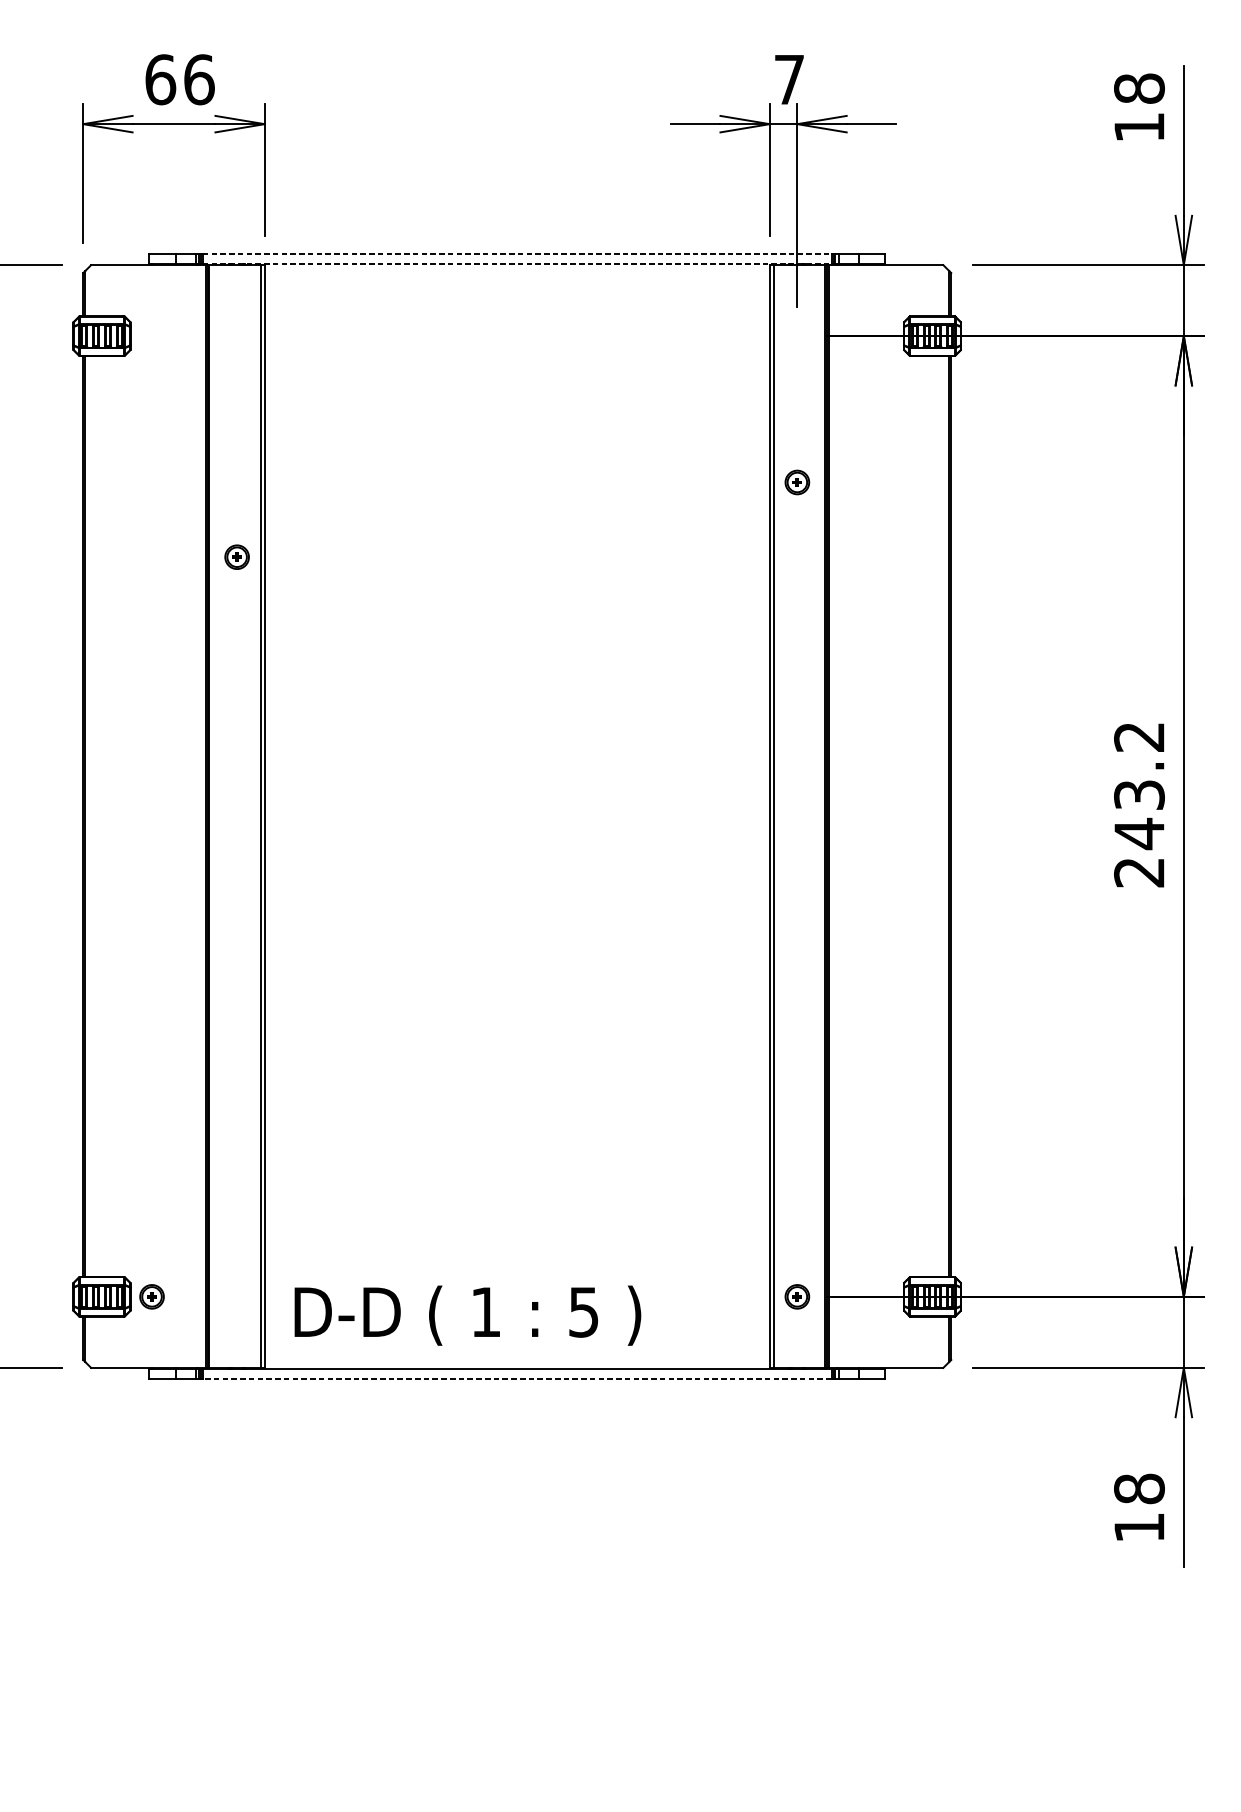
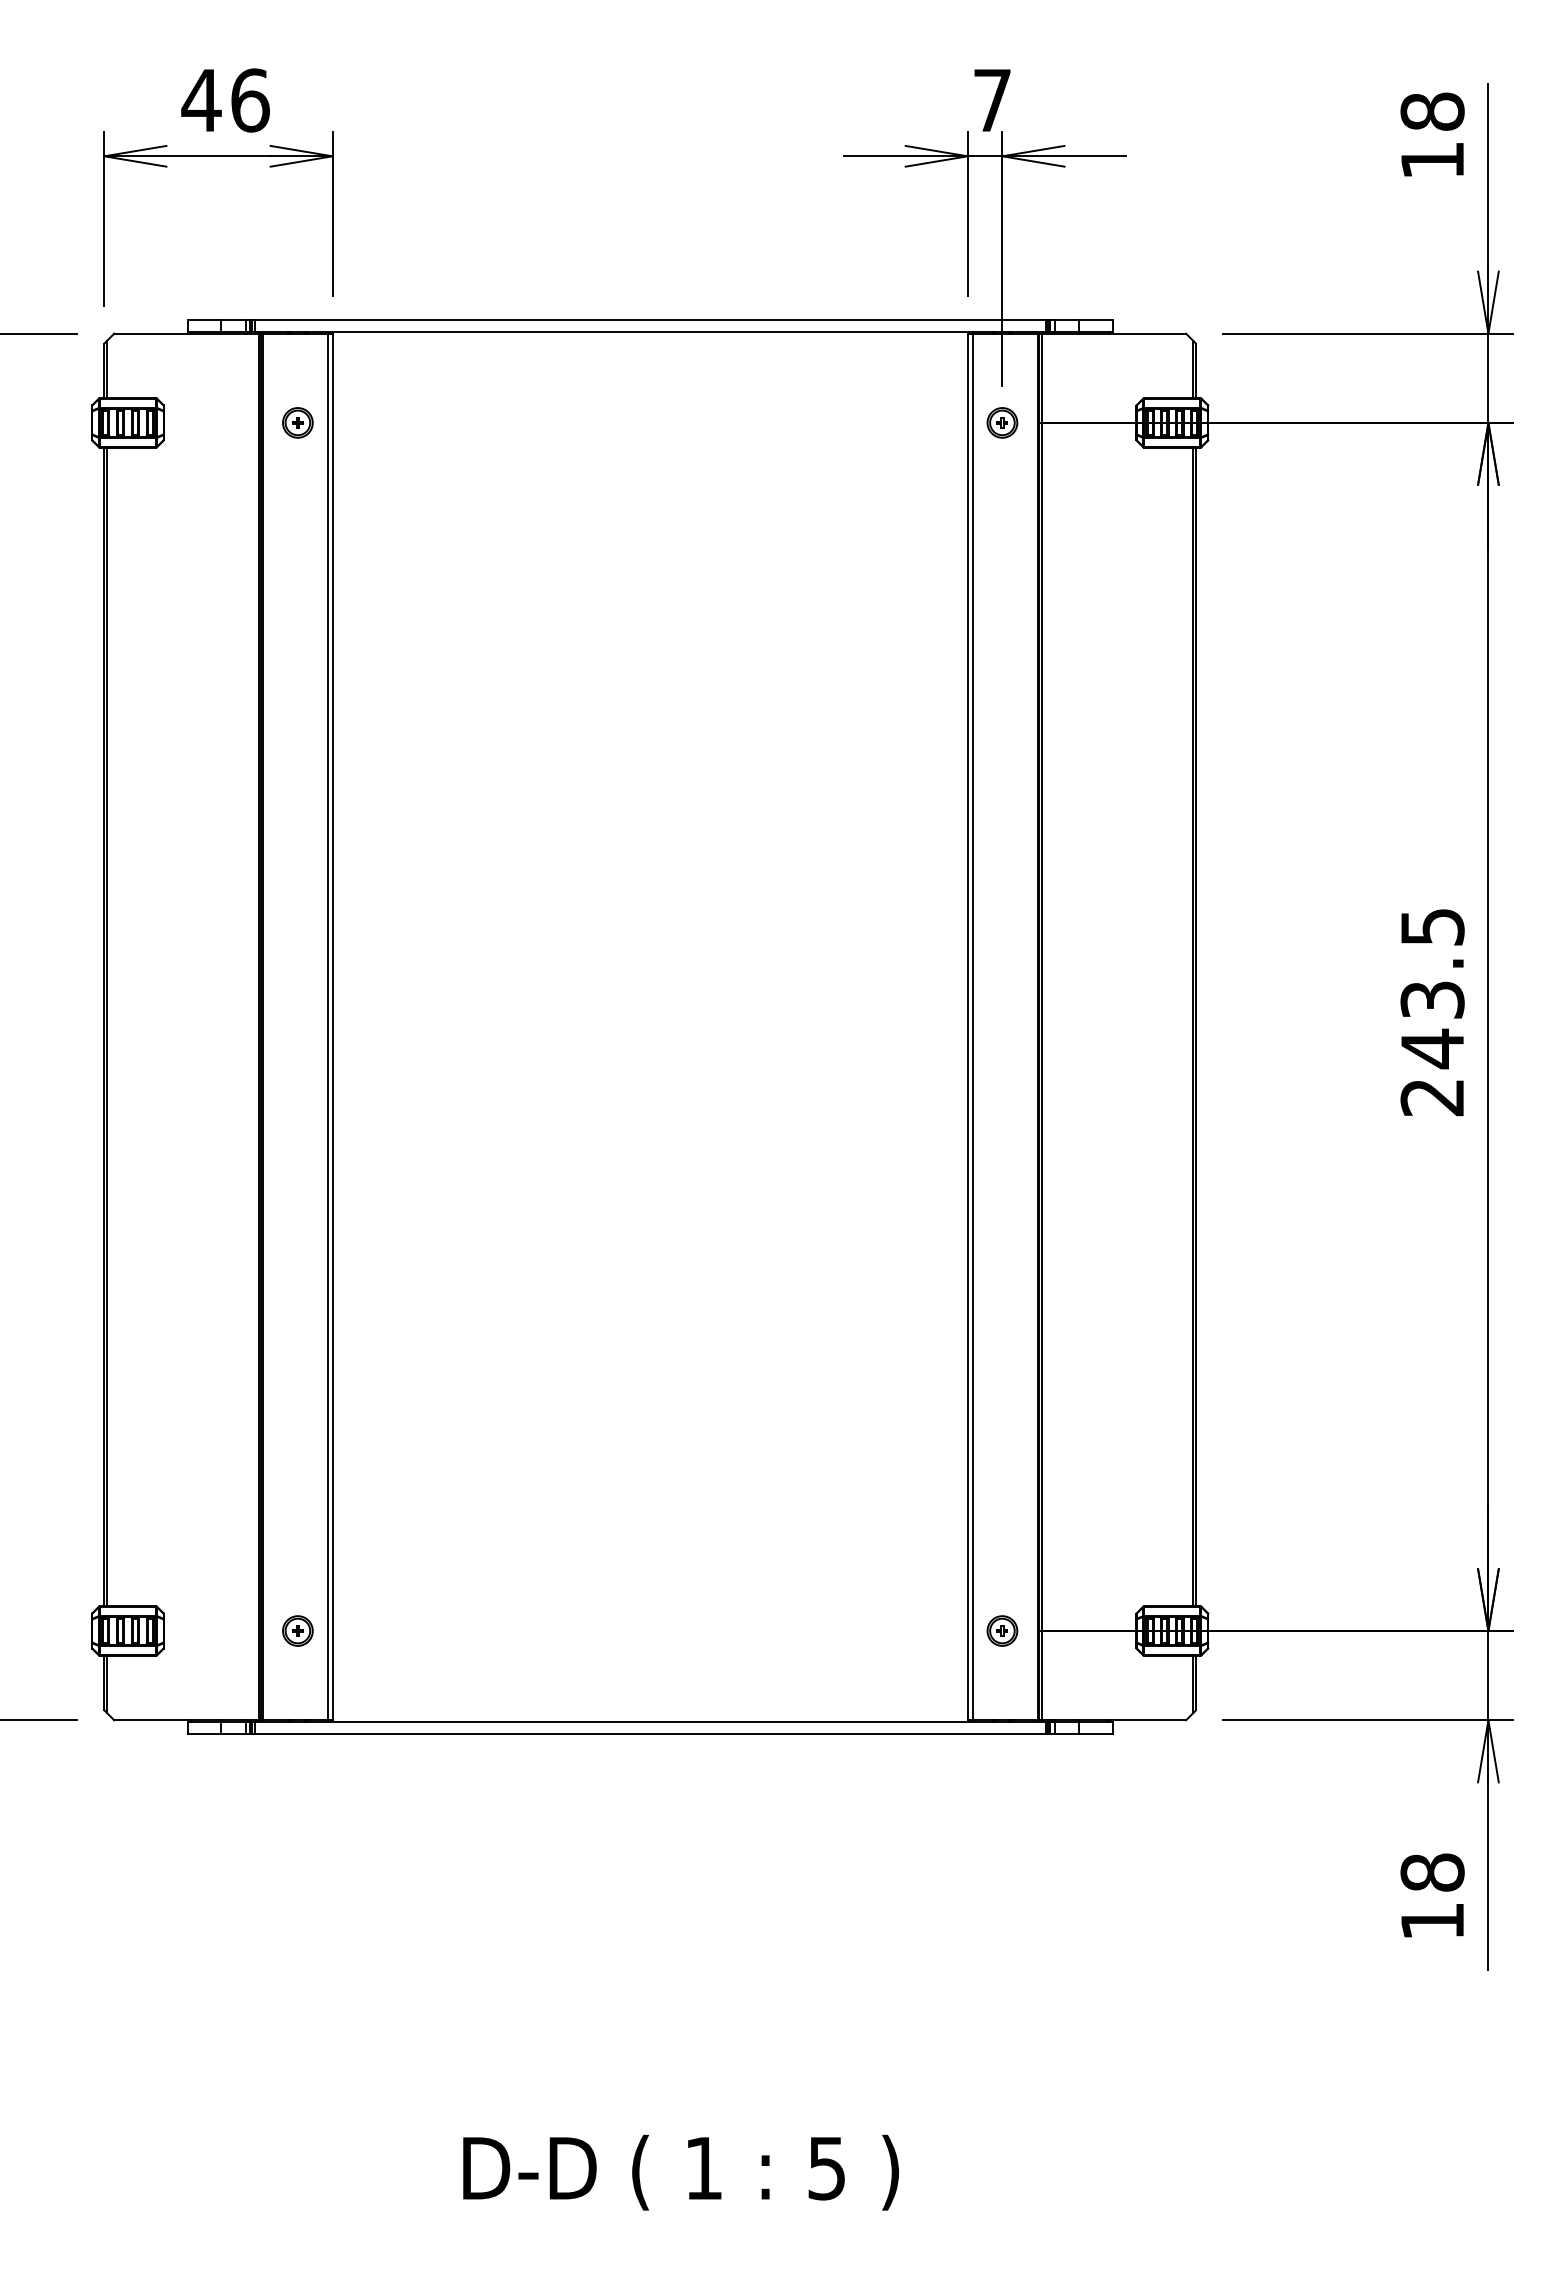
text: (160, 79) -> (201, 100), 66 -> 46
line: (517, 253) -> (650, 319), dashed -> solid
line: (517, 264) -> (650, 332), dashed -> solid
part: (797, 482) -> (1002, 422), moved
part: (236, 556) -> (297, 422), moved
text: (1139, 737) -> (1432, 927), 243.2 -> 243.5
part: (151, 1296) -> (297, 1630), moved
text: (467, 1315) -> (680, 2172), moved
line: (516, 1378) -> (649, 1733), dashed -> solid

